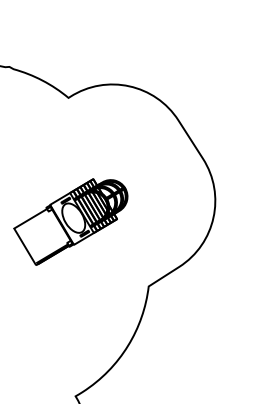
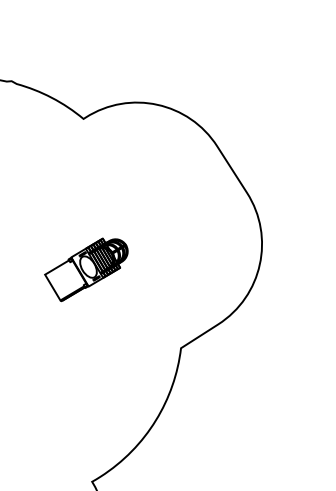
part: (70, 221) -> (86, 269), size x0.6

